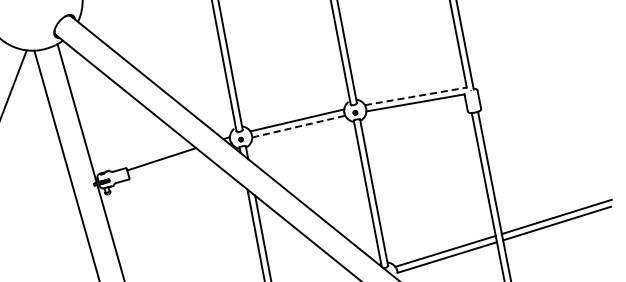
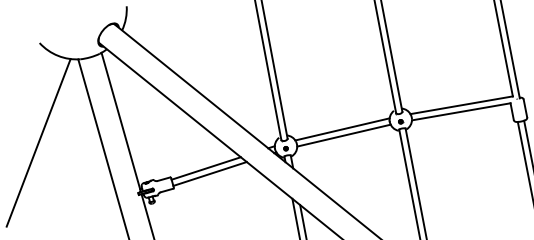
line: (415, 96) -> (461, 105), dashed -> solid
line: (298, 126) -> (343, 135), dashed -> solid
line: (165, 164) -> (210, 173), added

